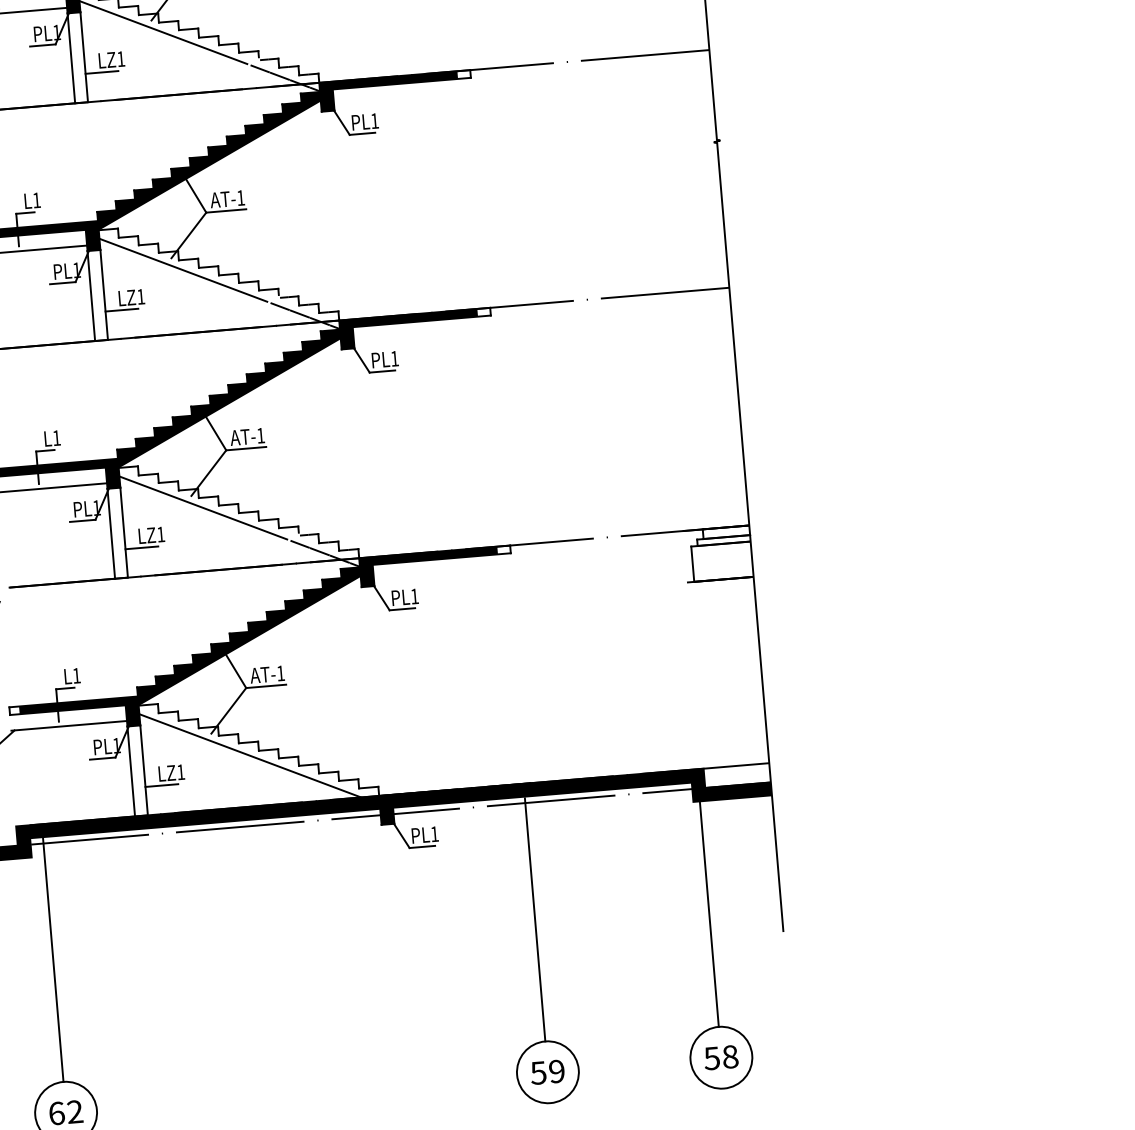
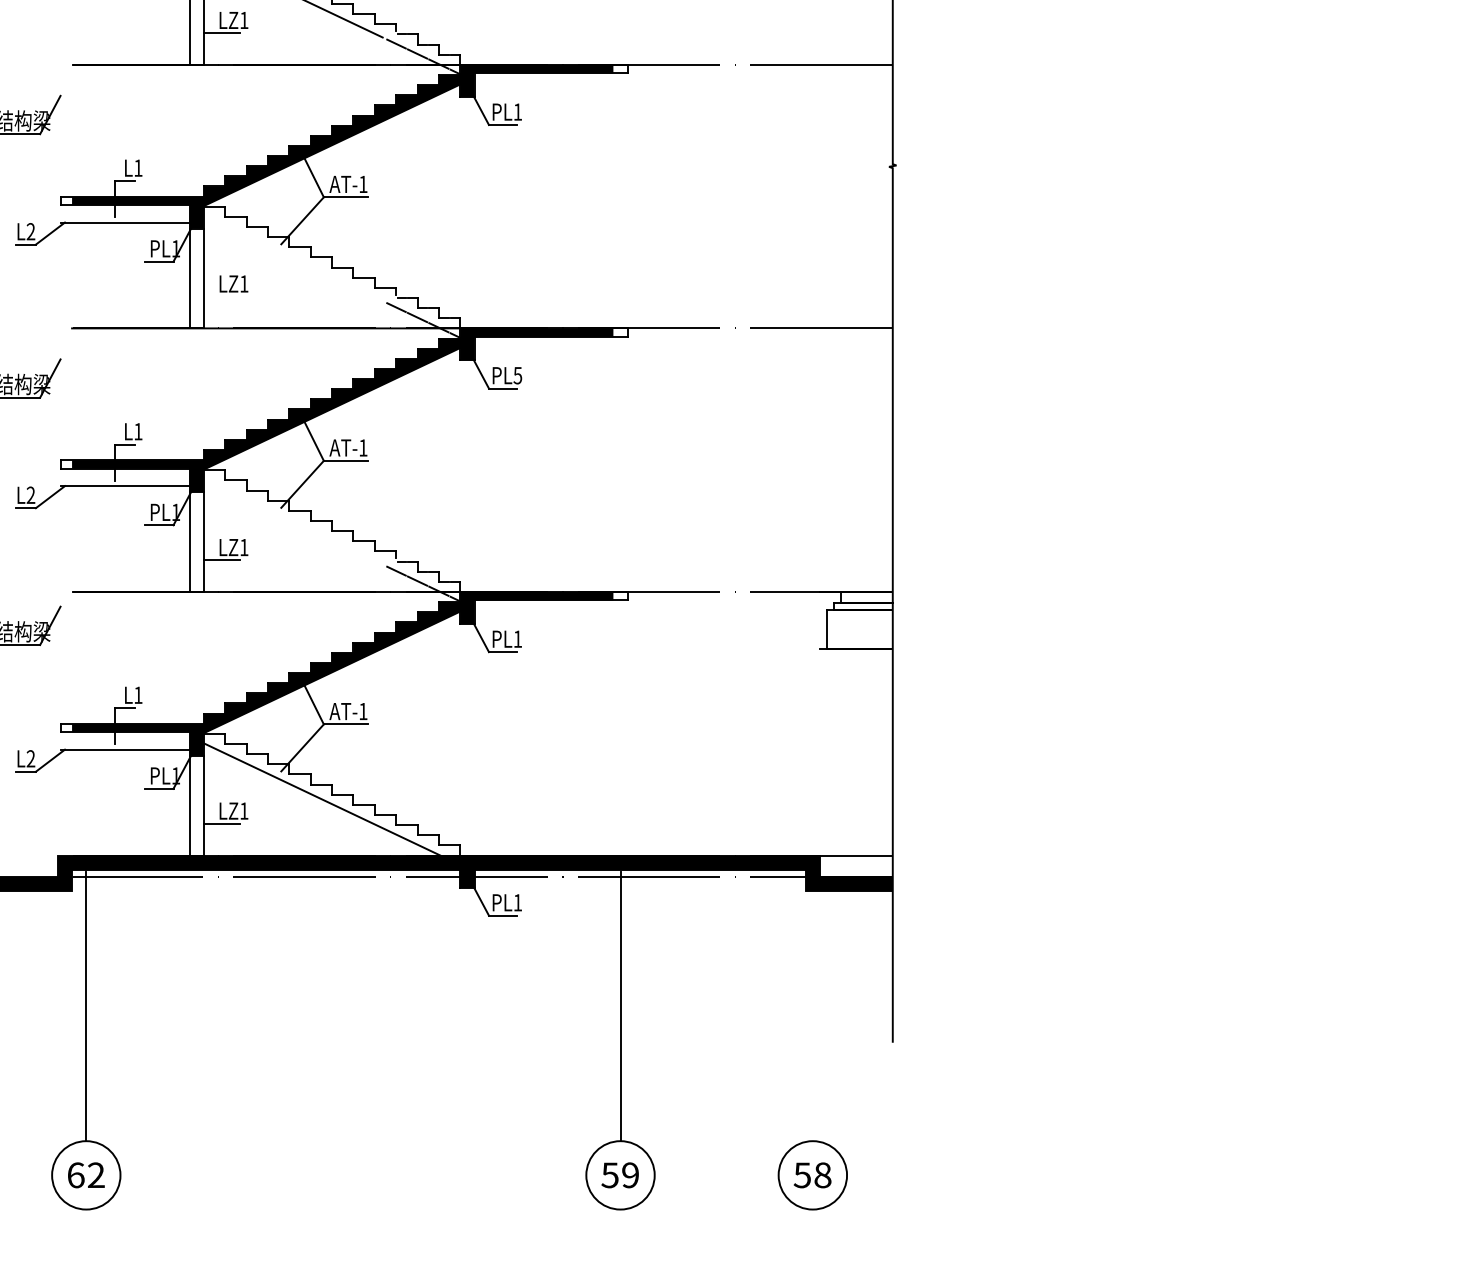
line: (182, 270) -> (292, 258), removed
line: (121, 309) -> (221, 296), removed
text: (394, 358) -> (517, 375), PL1 -> PL5
line: (202, 507) -> (292, 521), removed
line: (708, 905) -> (812, 1006), removed

